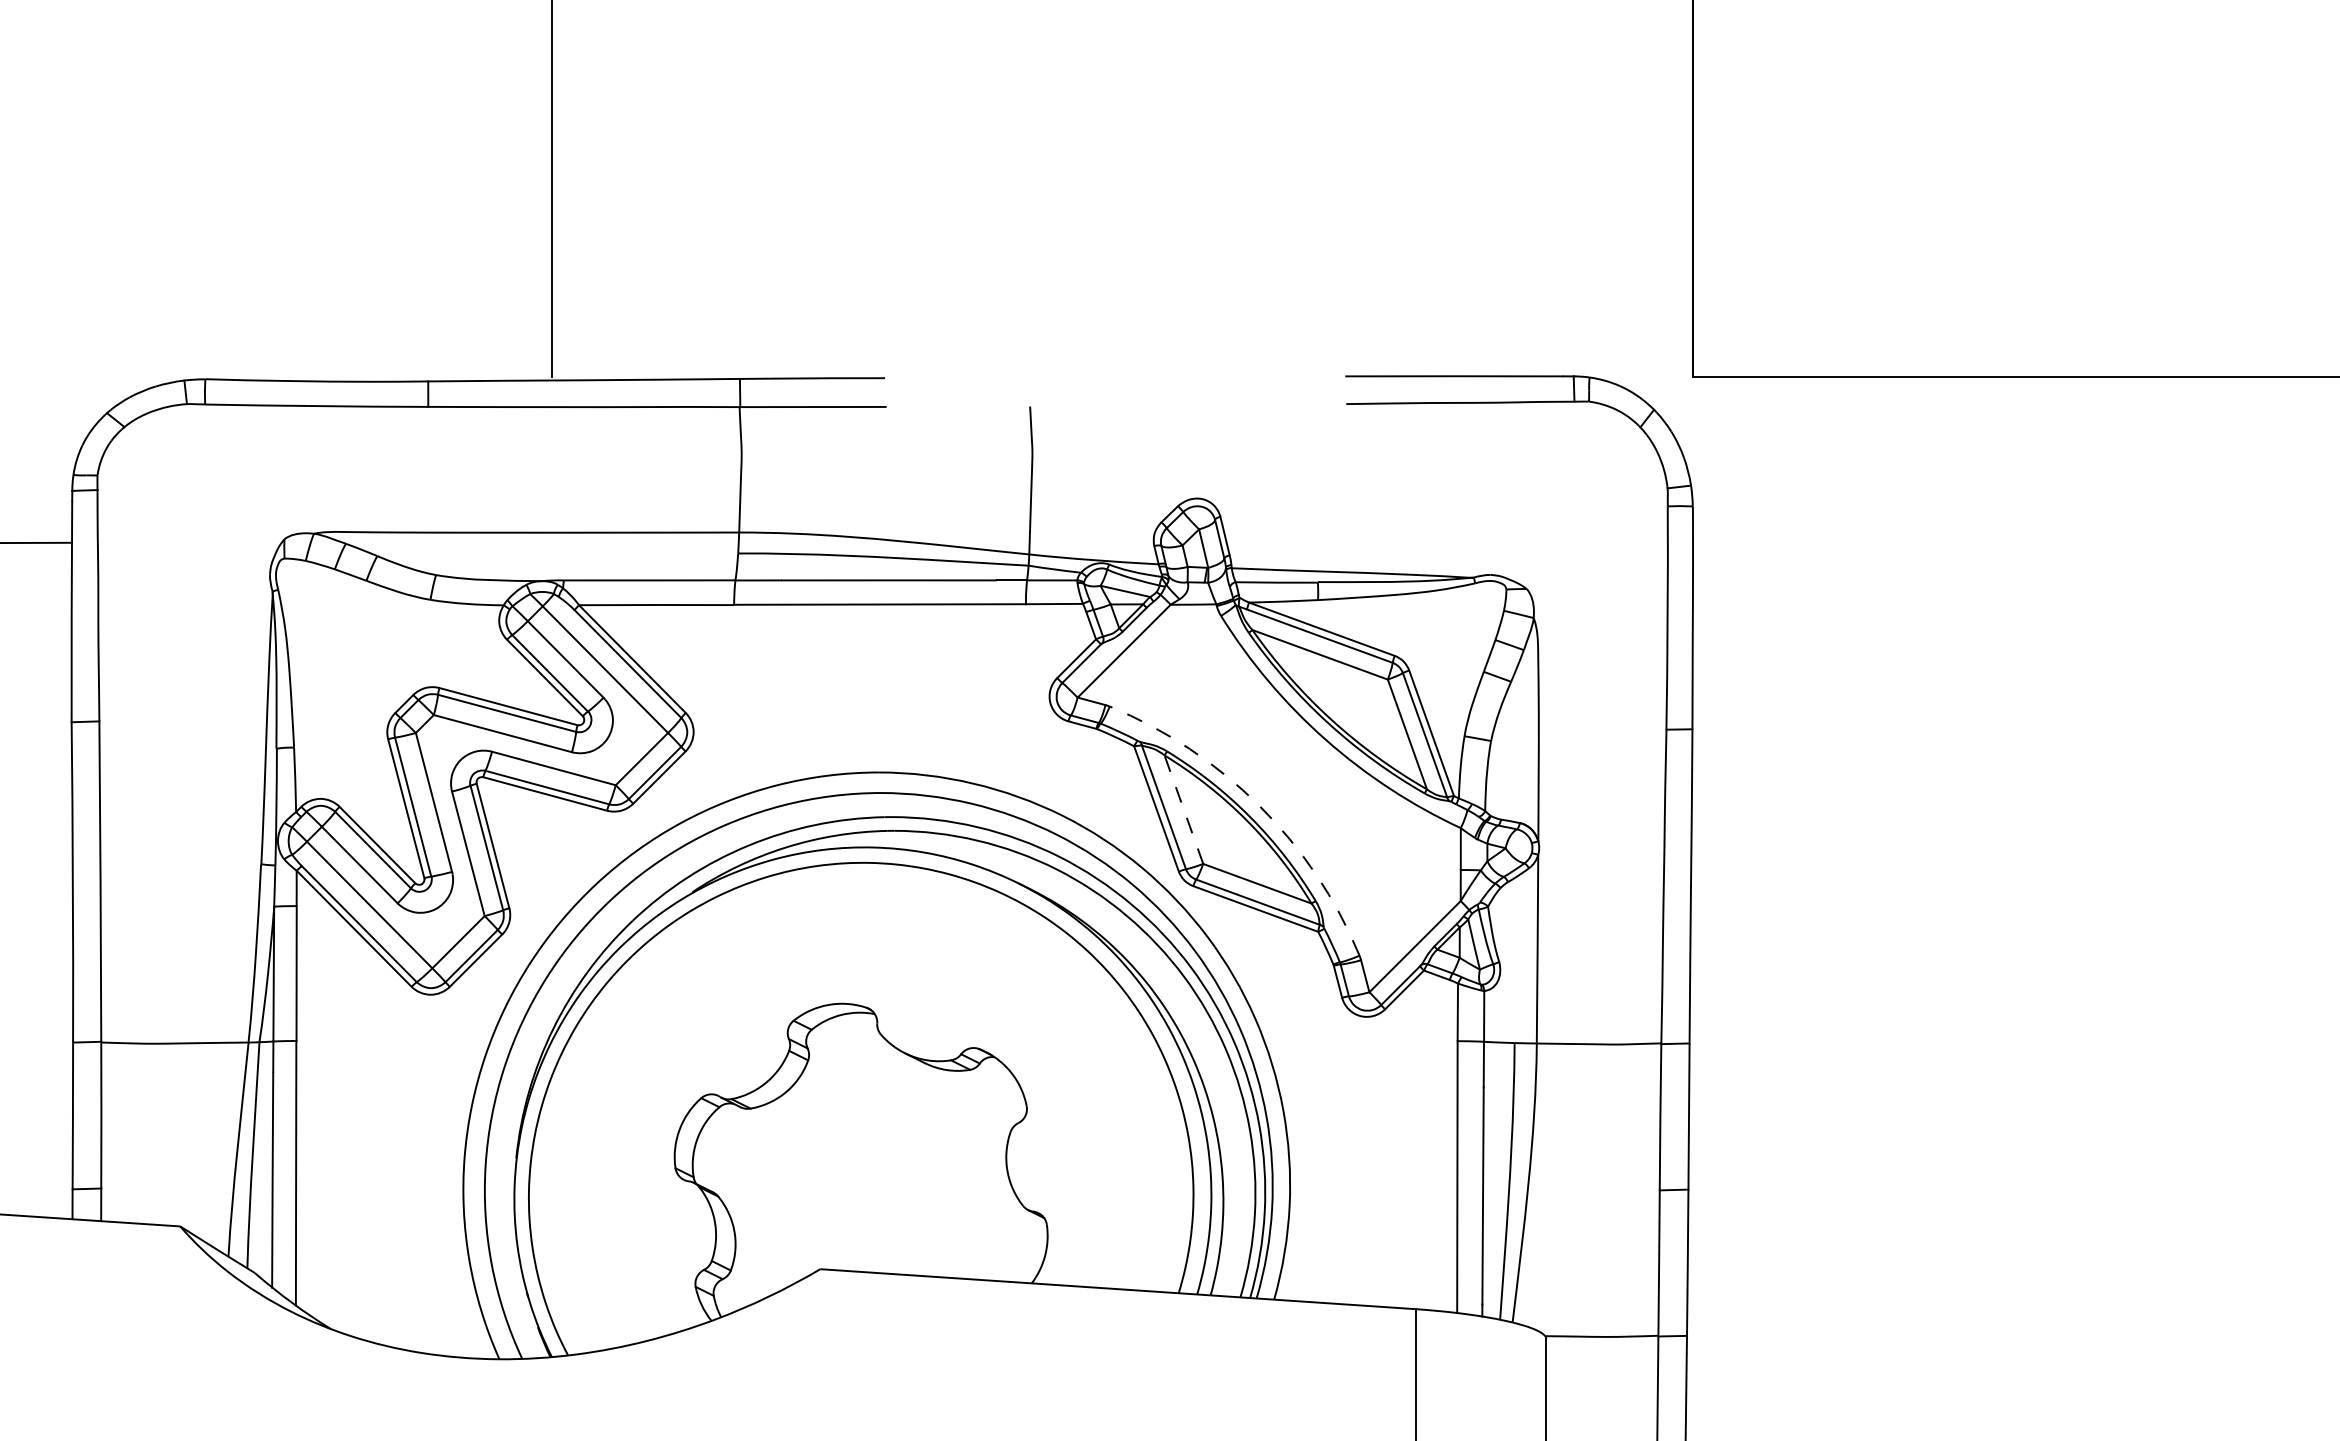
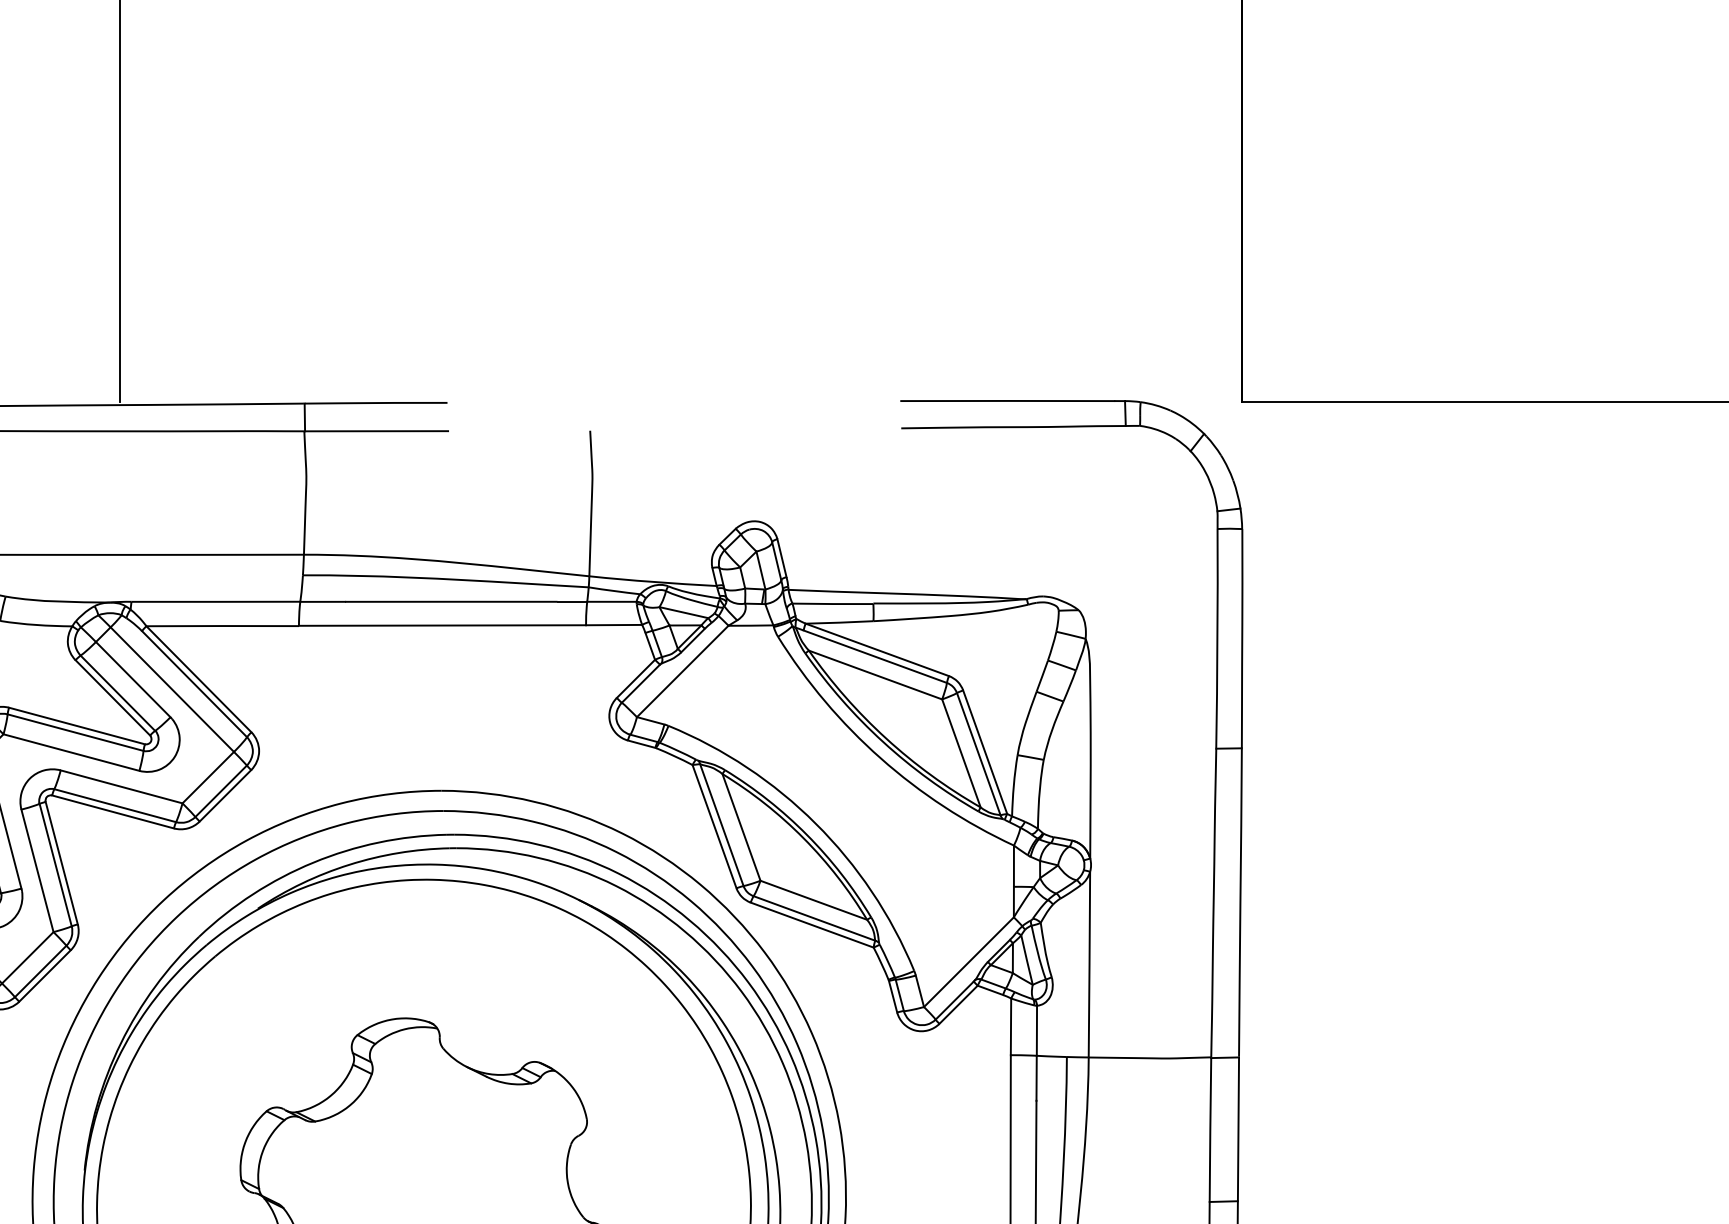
arc: (1259, 805) -> (815, 823), dashed -> solid
line: (1183, 809) -> (741, 827), dashed -> solid

